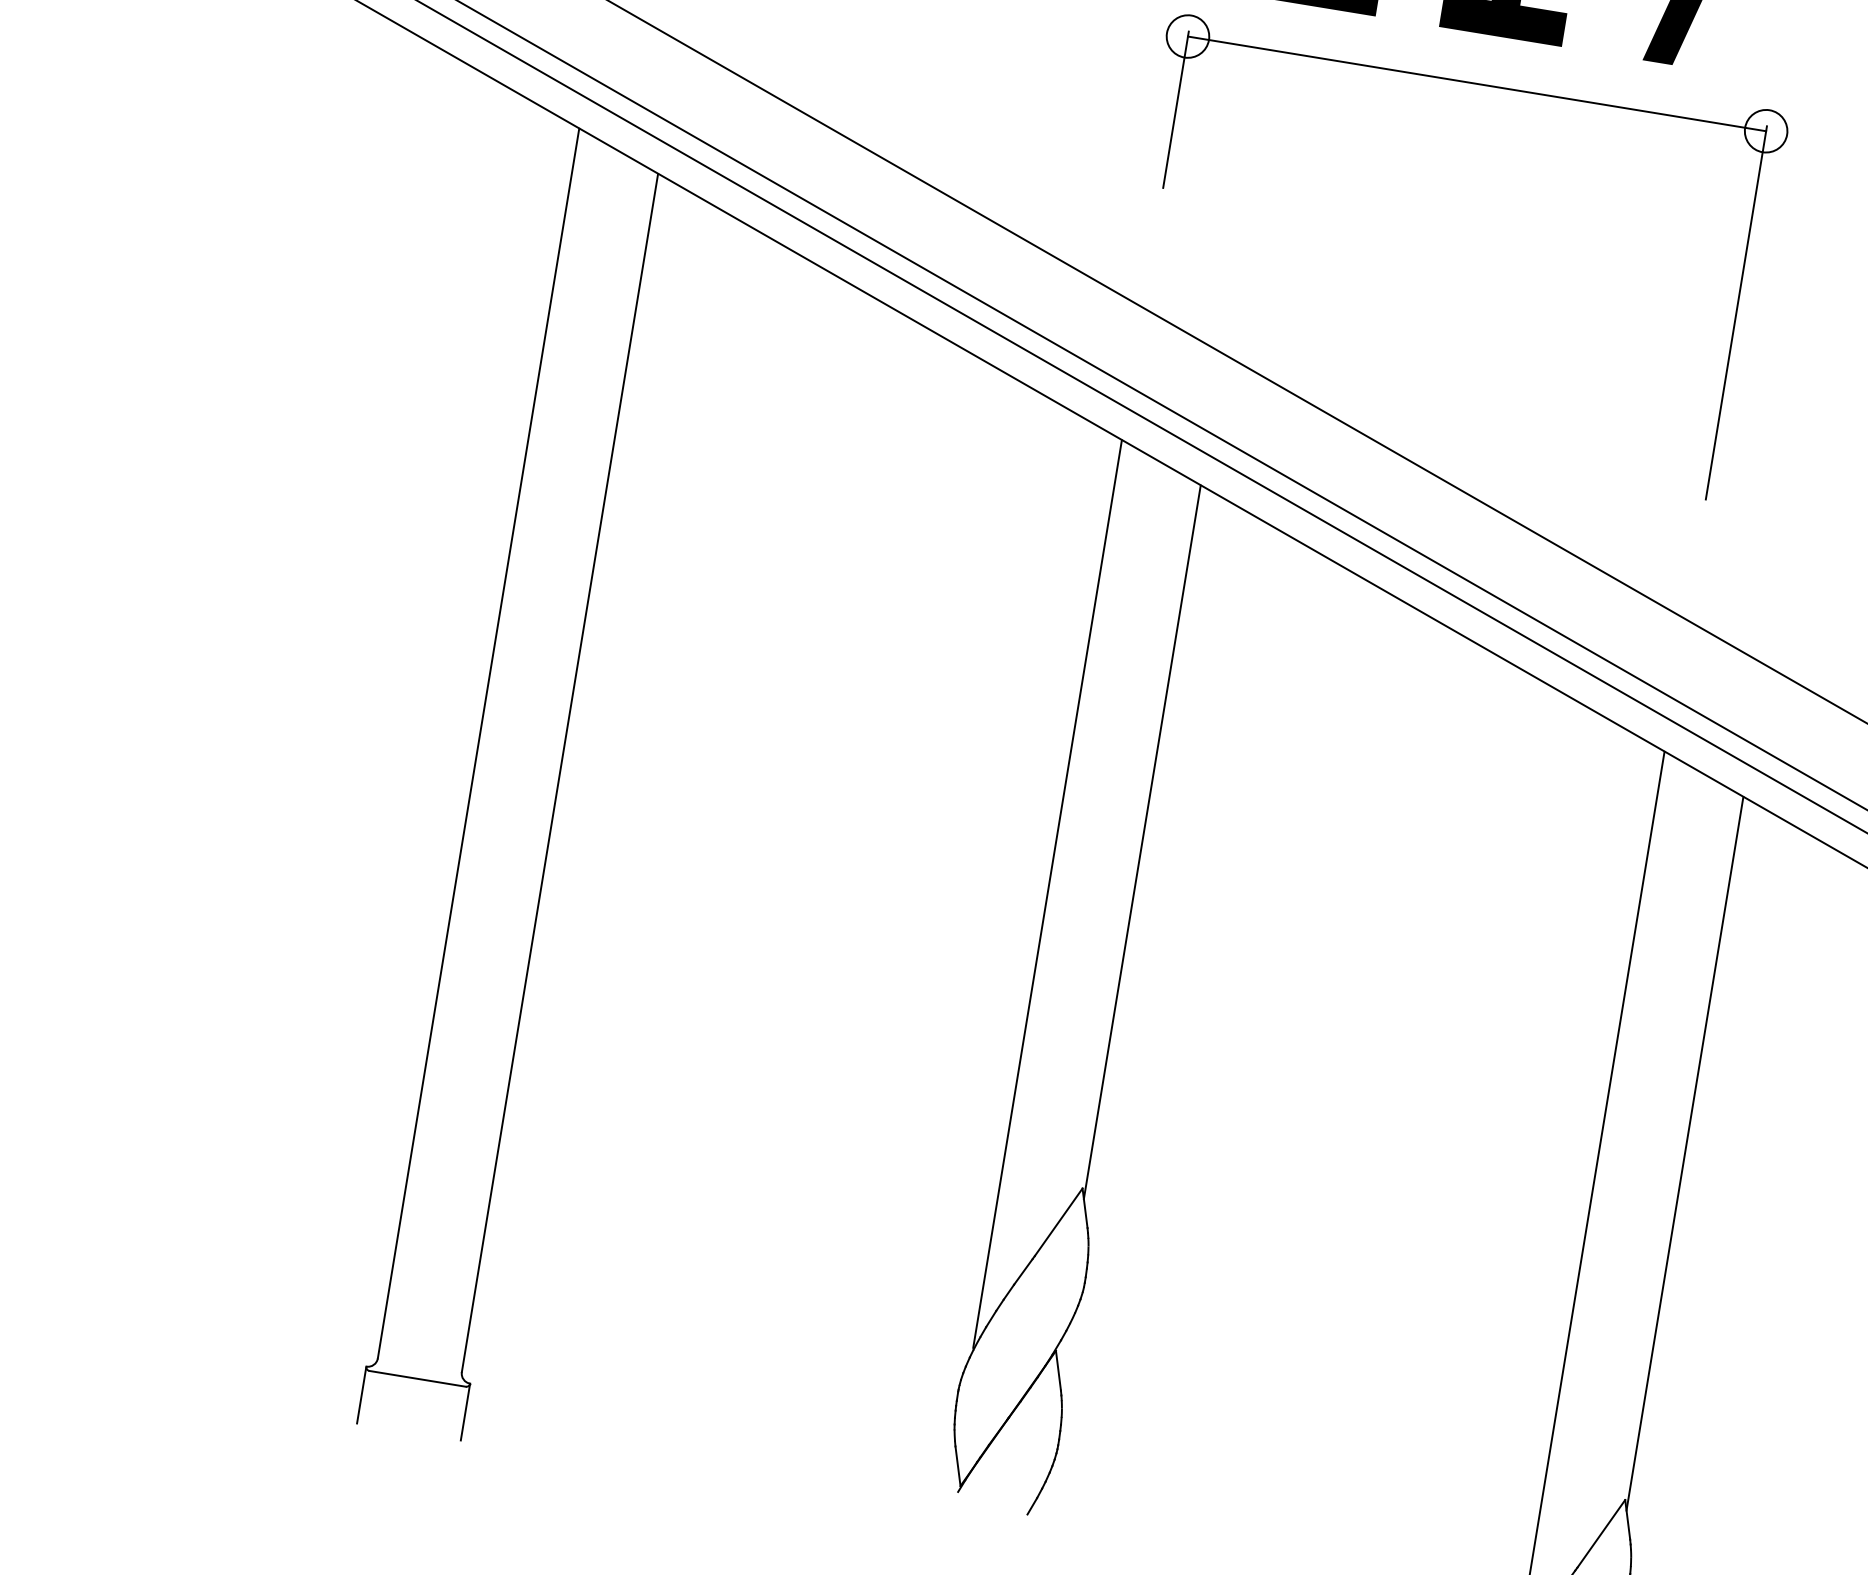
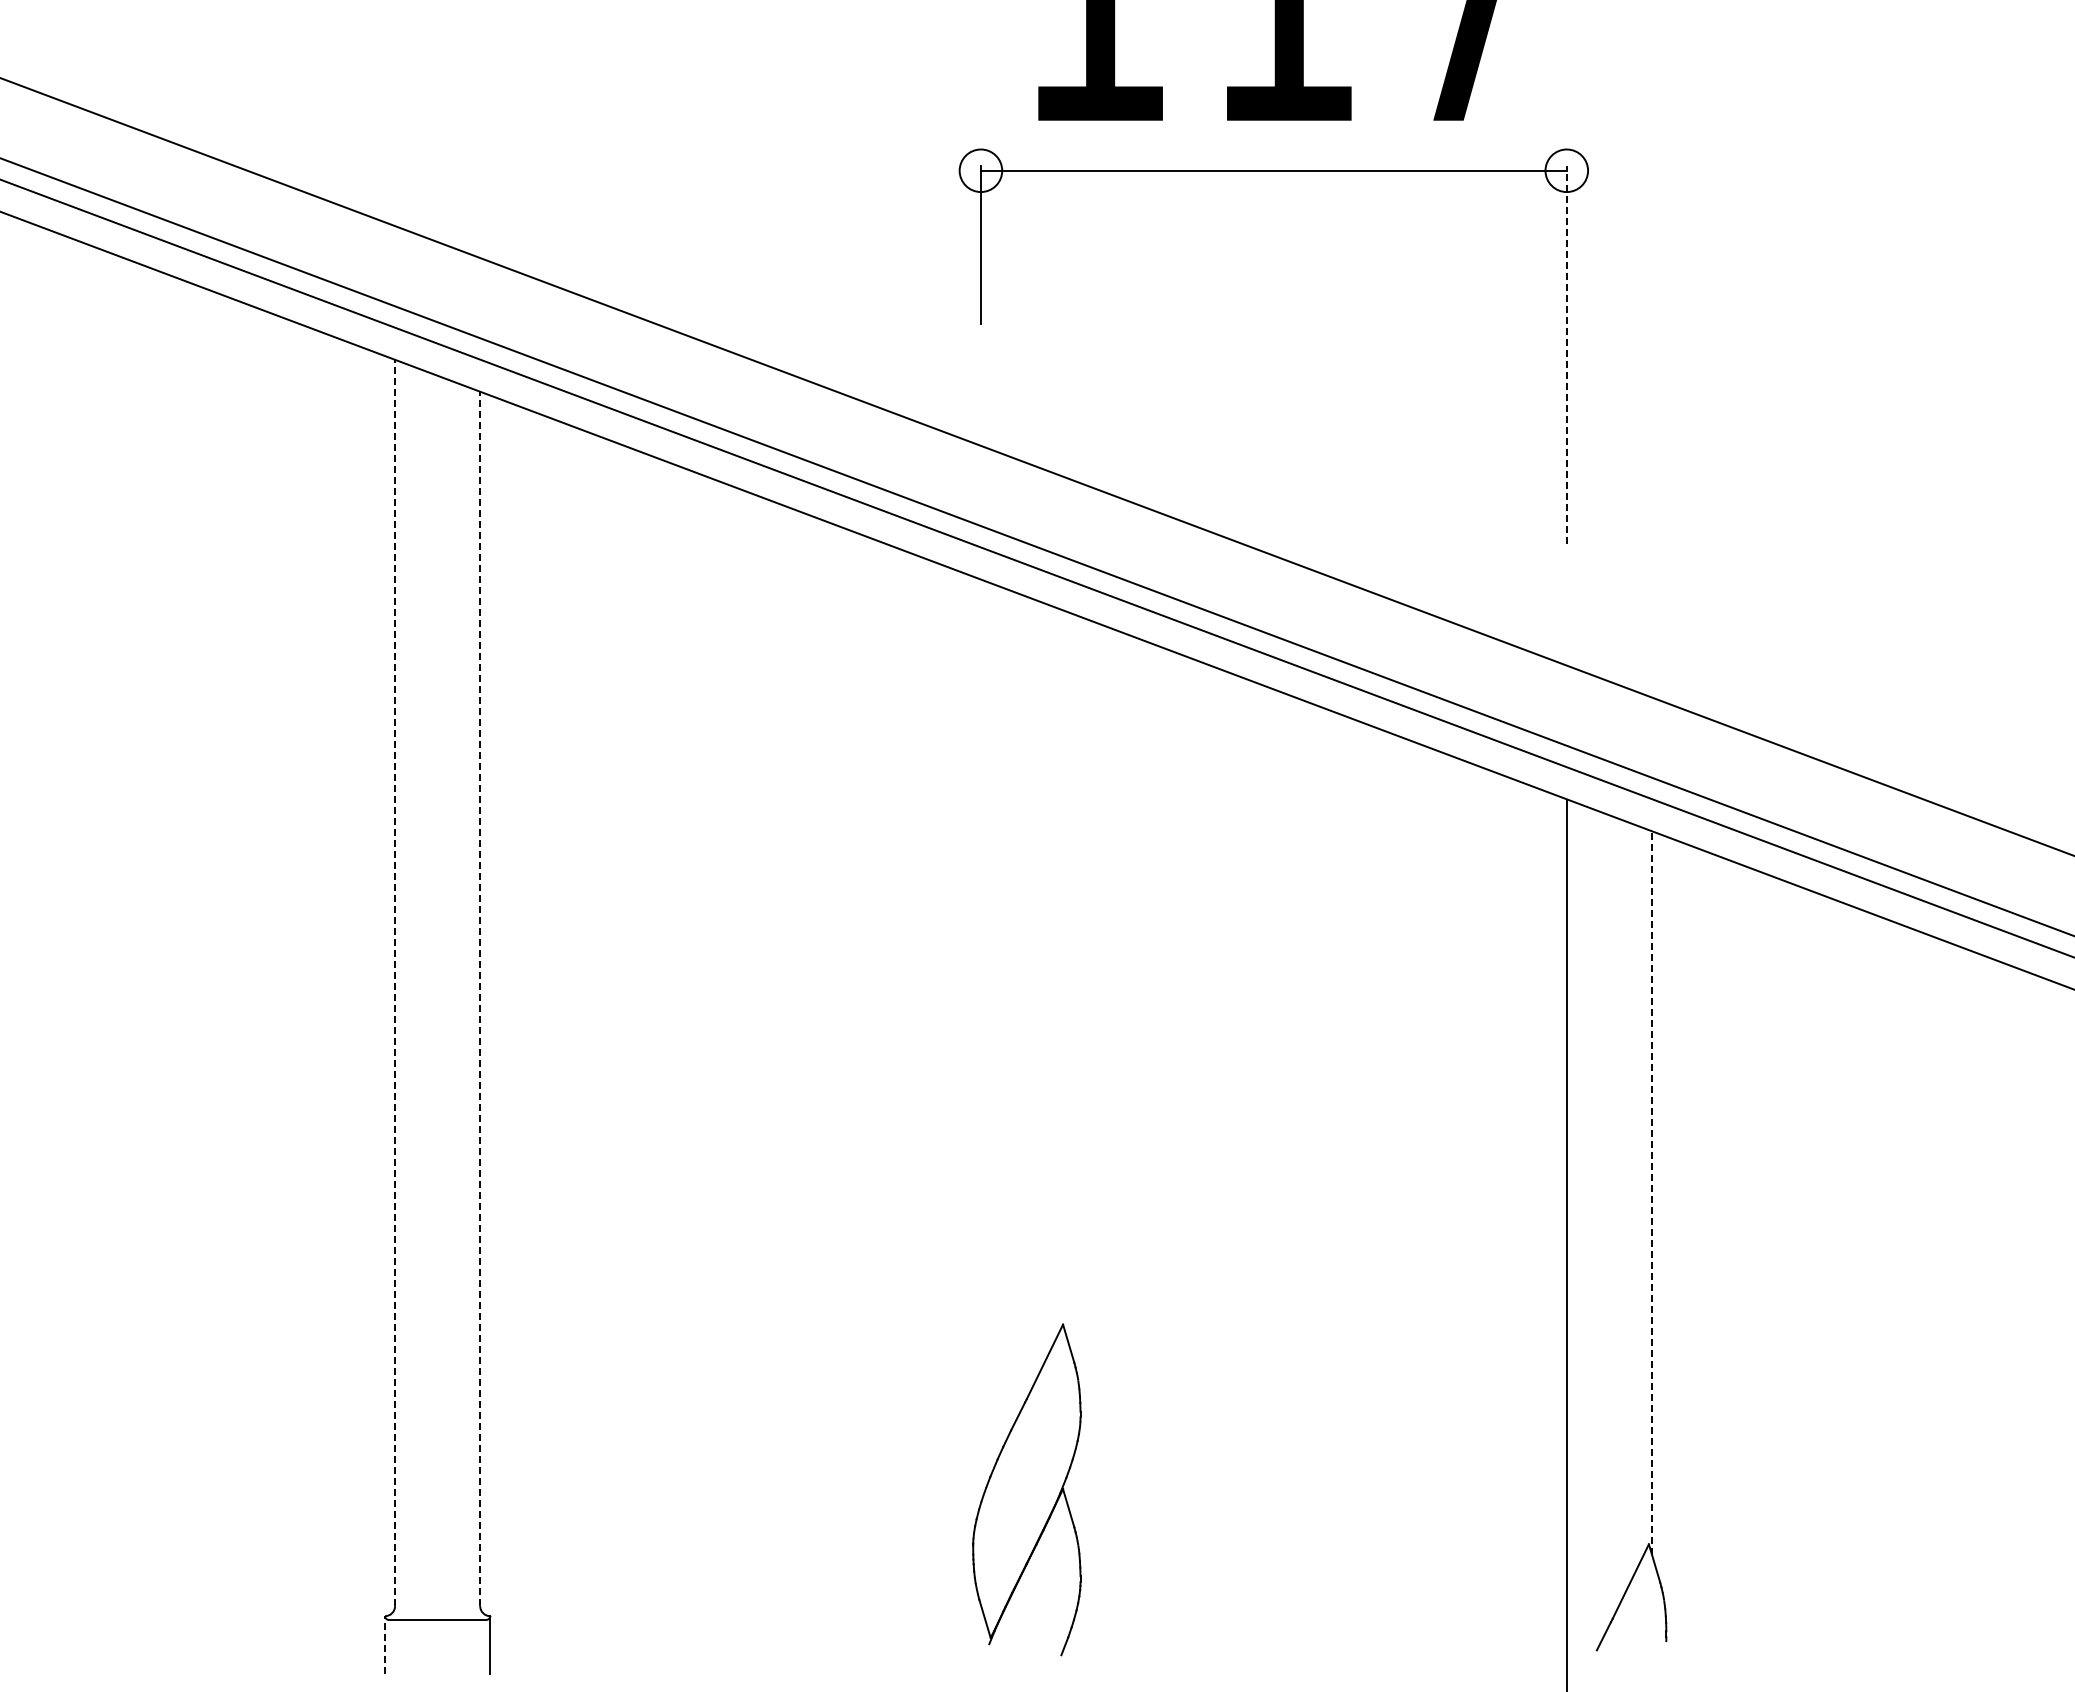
line: (1736, 312) -> (1566, 354), solid -> dashed
line: (479, 743) -> (395, 982), solid -> dashed
line: (560, 772) -> (480, 998), solid -> dashed
line: (1142, 841) -> (1066, 972), removed
line: (1047, 893) -> (980, 1039), removed
line: (1684, 1153) -> (1651, 1192), solid -> dashed
line: (362, 1394) -> (385, 1644), solid -> dashed

